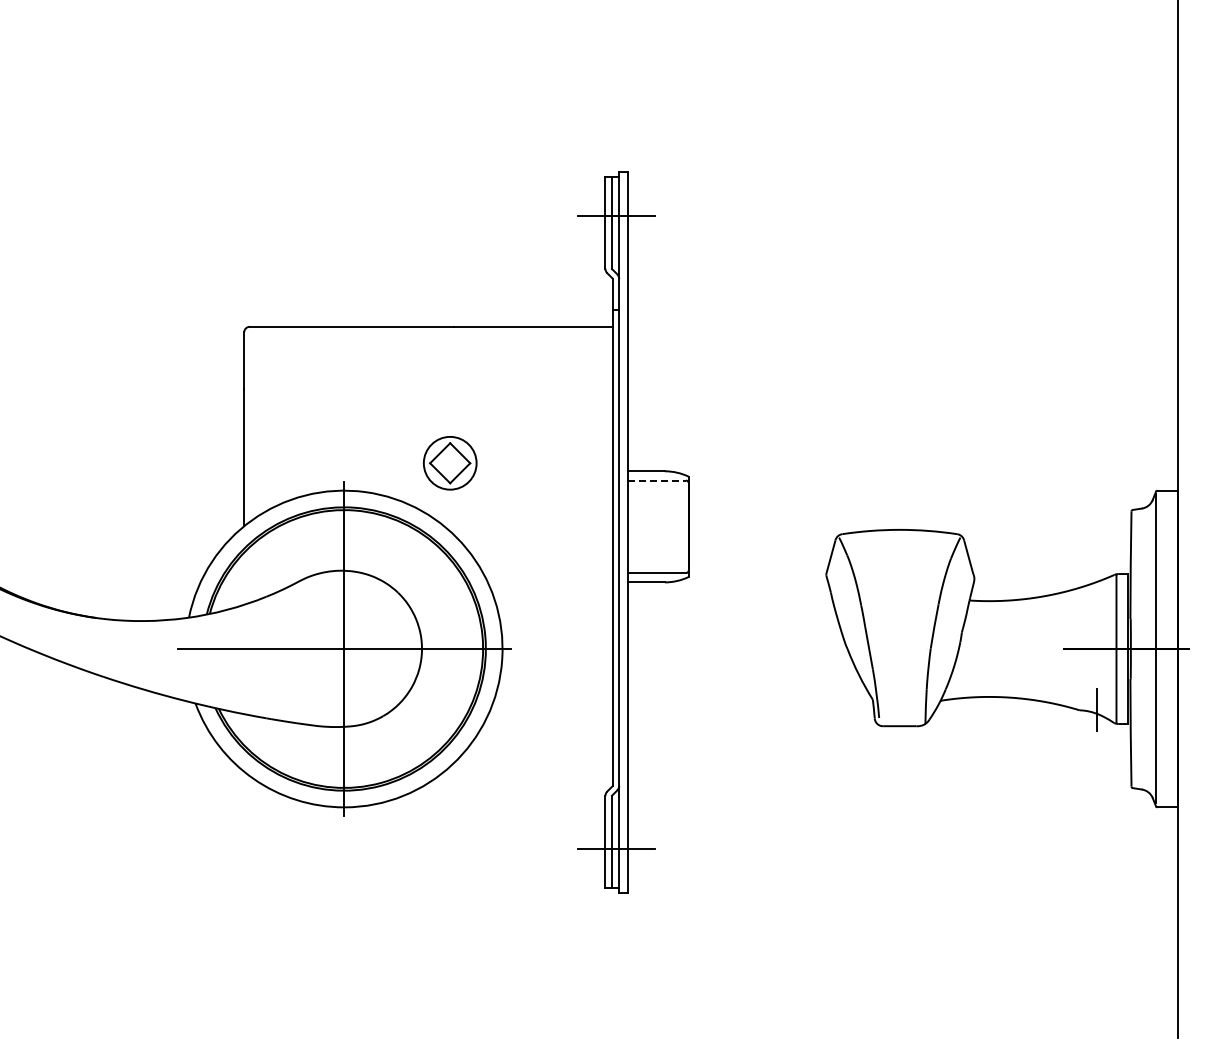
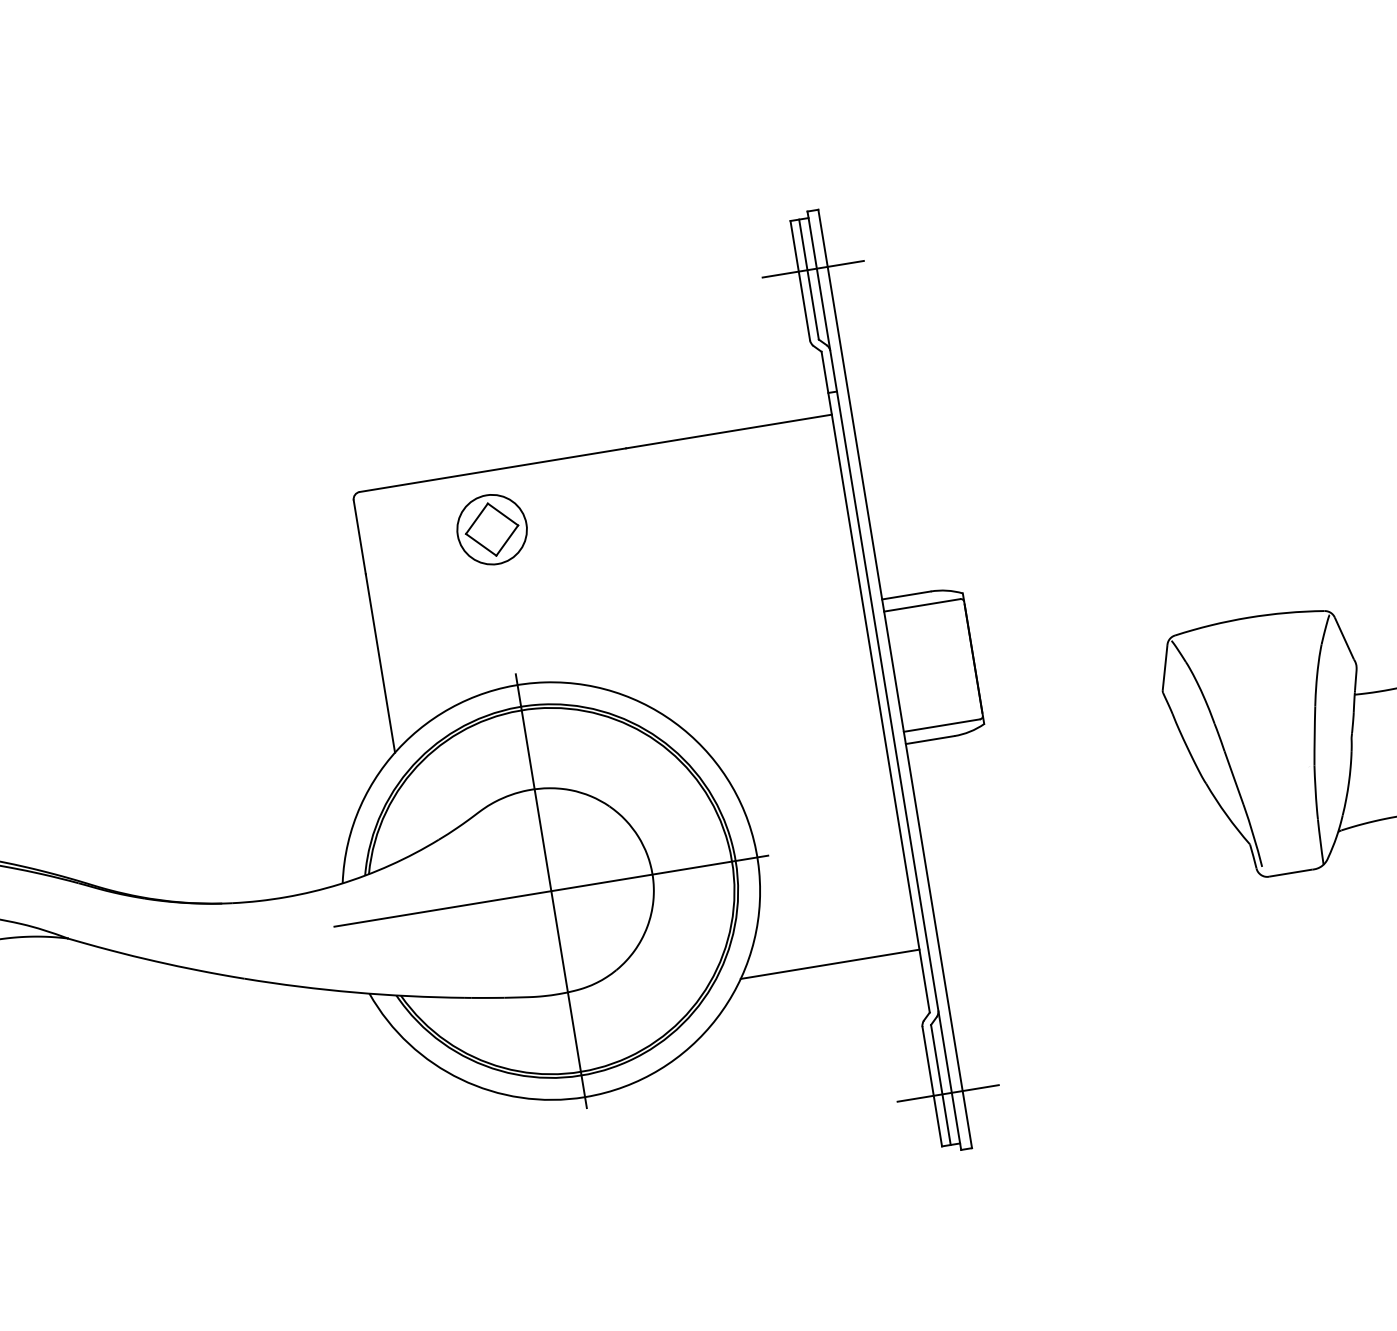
part: (450, 463) -> (492, 529), moved
line: (657, 480) -> (923, 605), dashed -> solid
line: (543, 737) -> (829, 963), added

